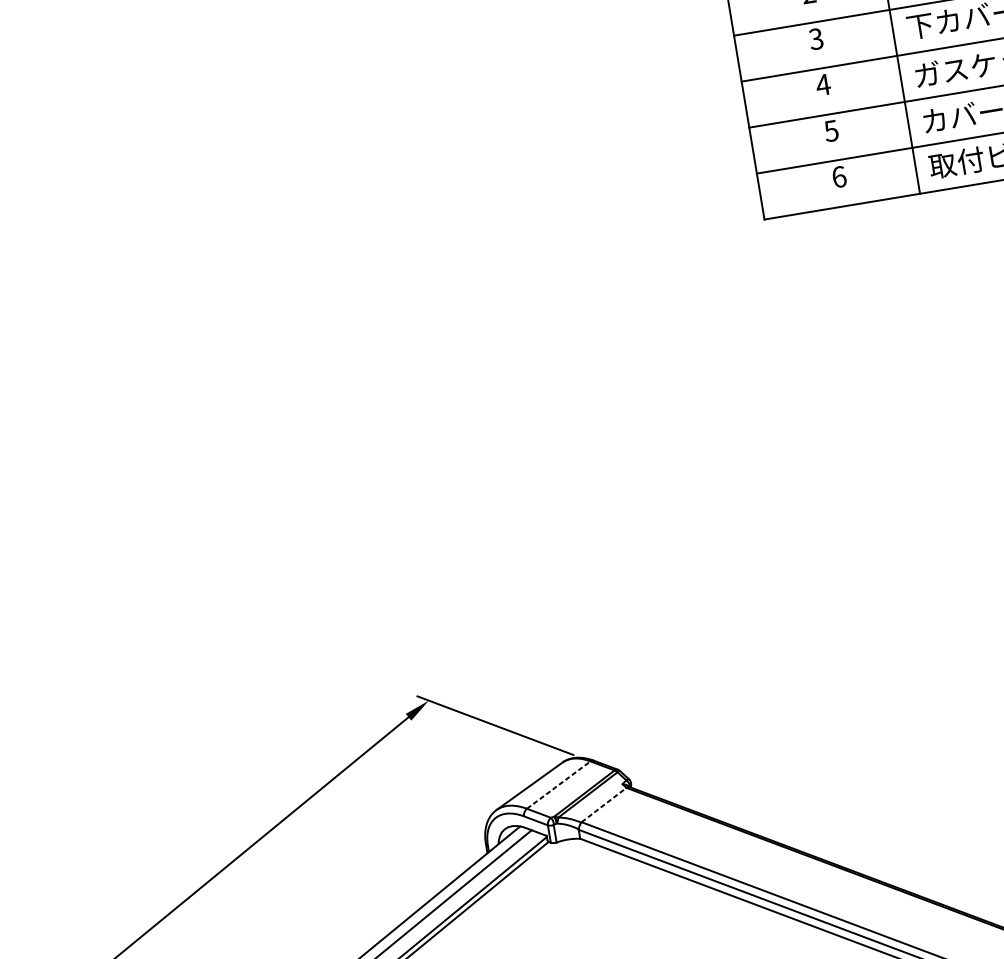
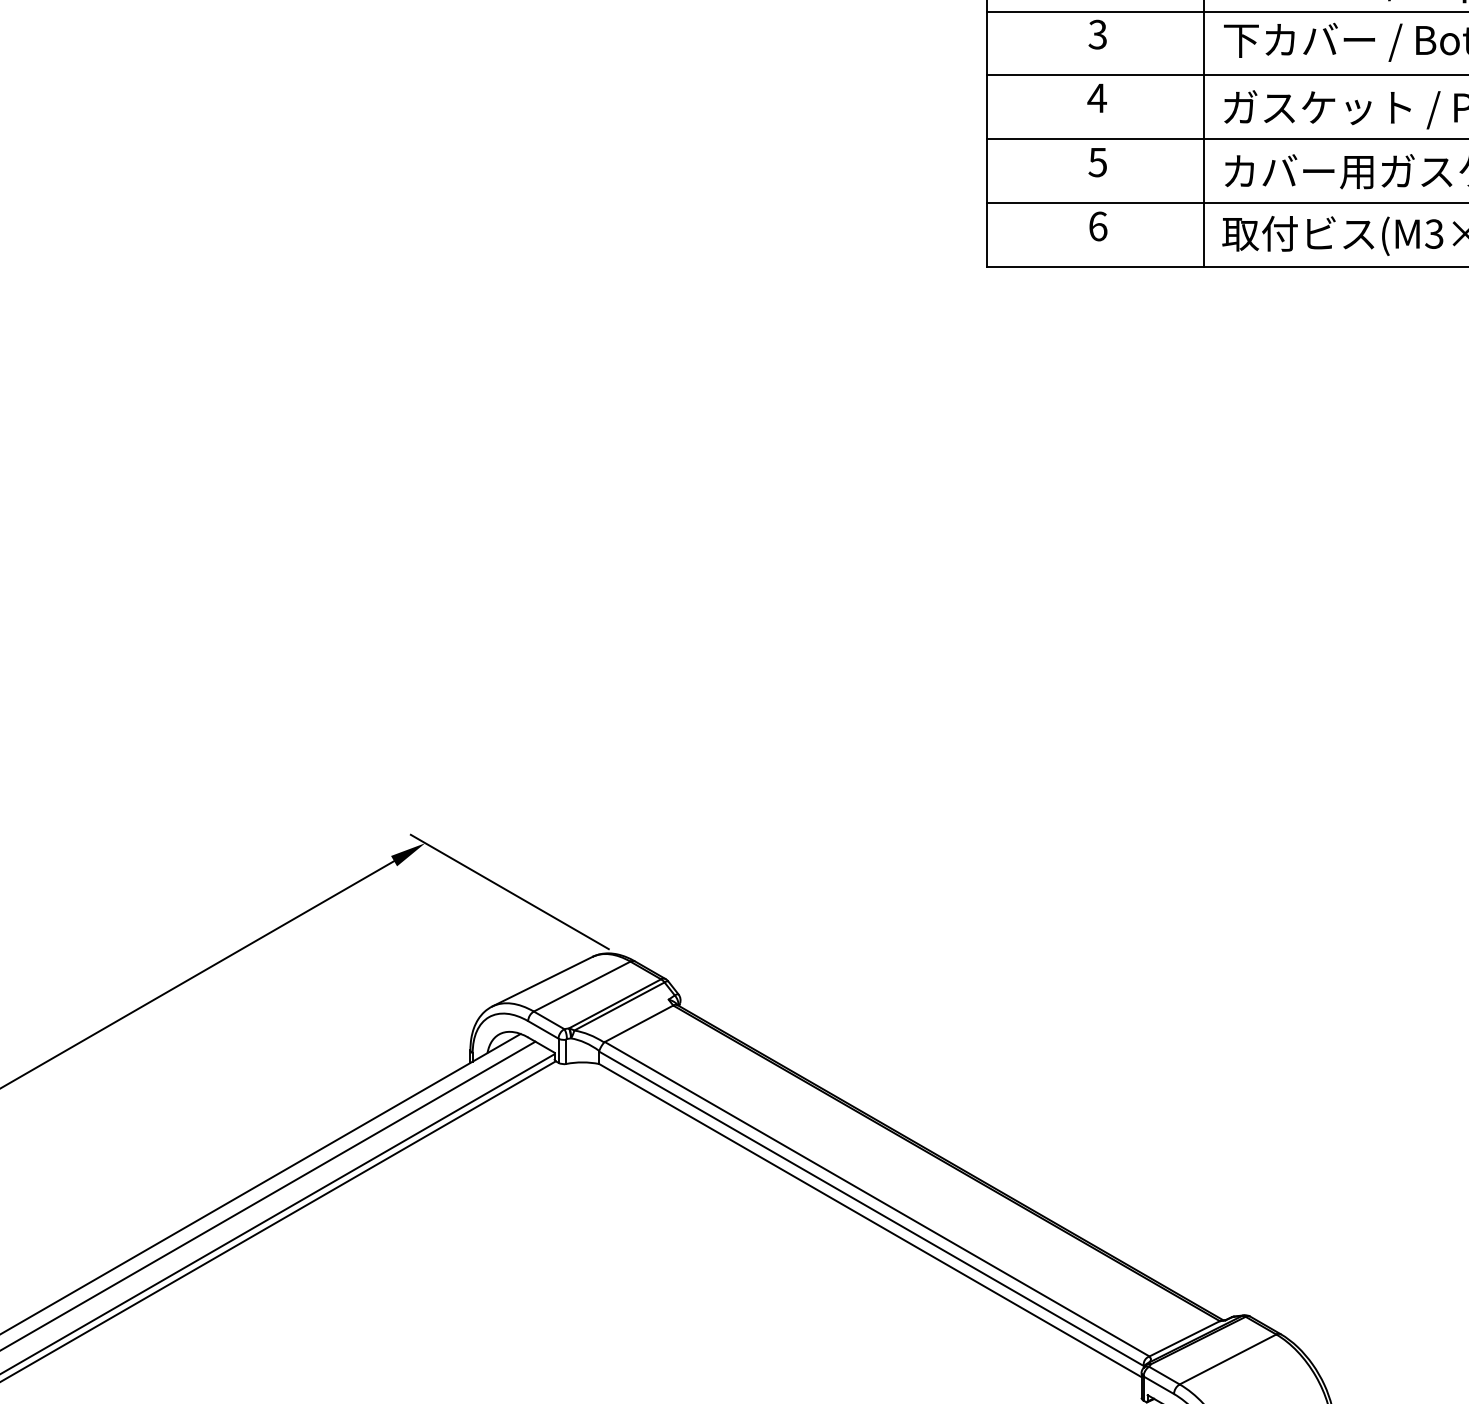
line: (558, 784) -> (582, 986), dashed -> solid
line: (604, 804) -> (639, 1023), dashed -> solid

